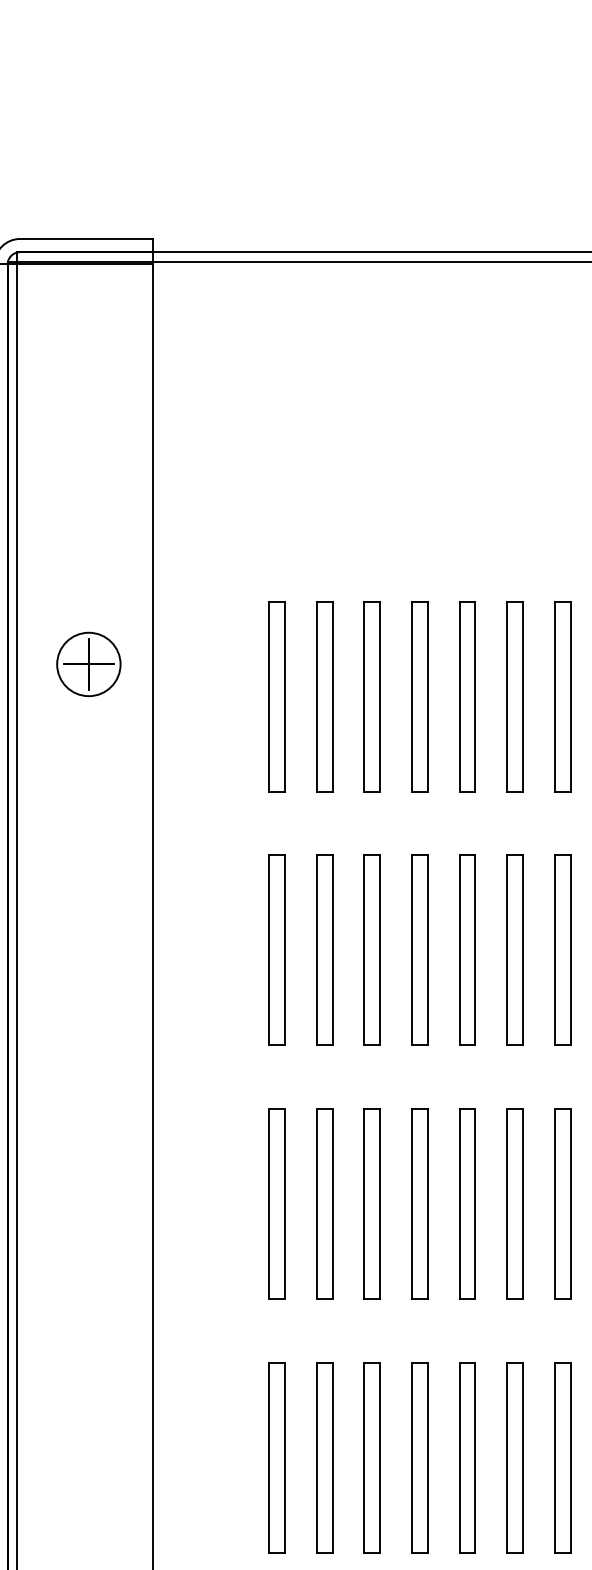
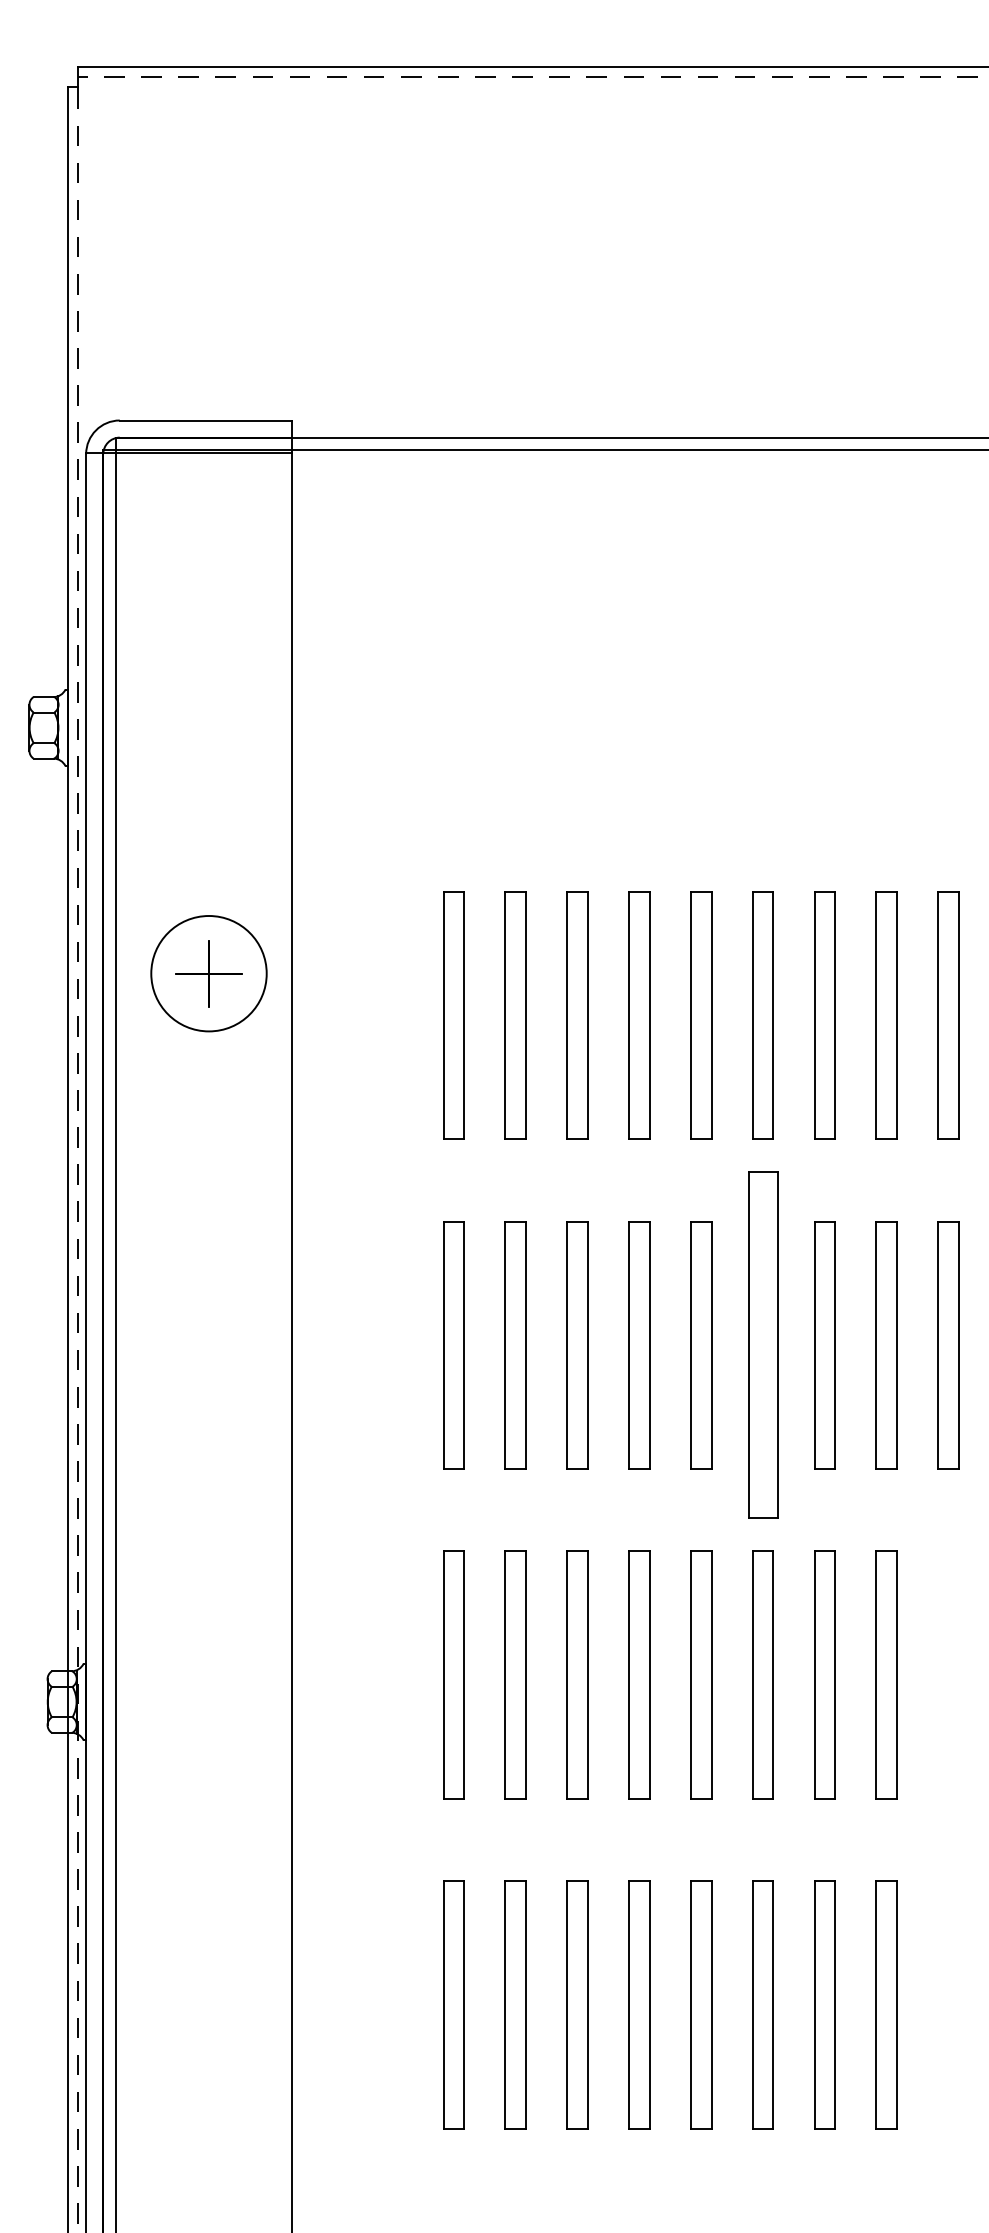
circle: (88, 664) -> (208, 973), size x1.4
part: (514, 950) -> (762, 1345), size x1.4

